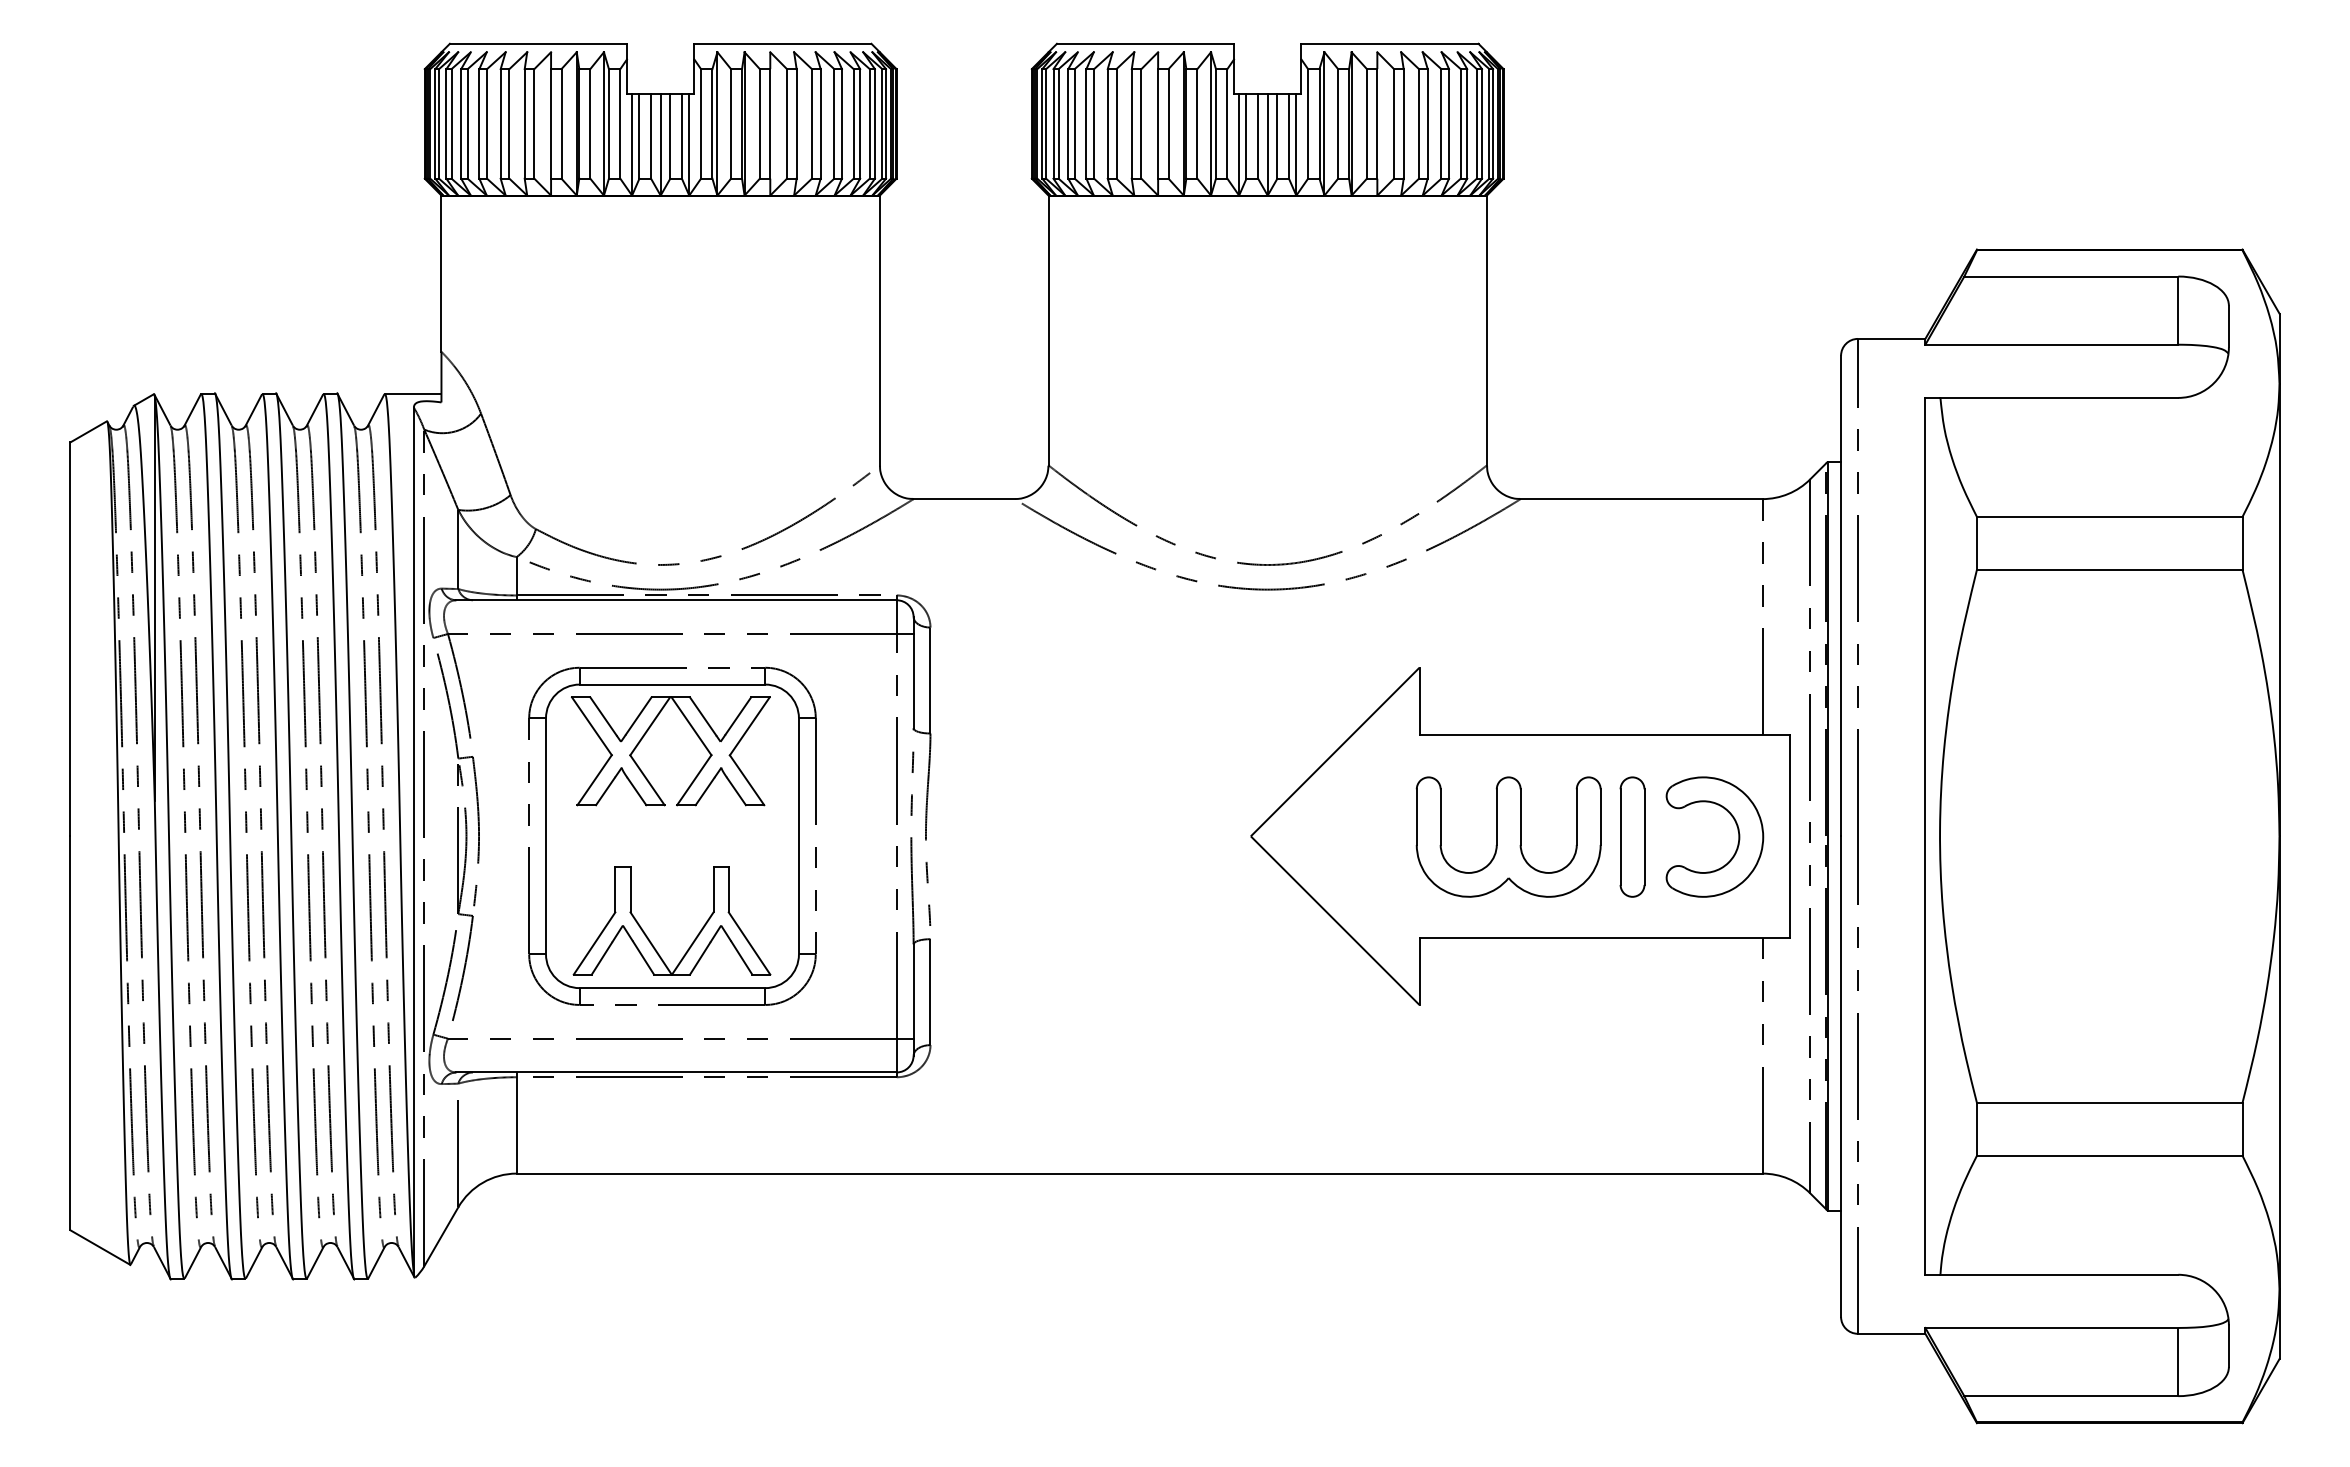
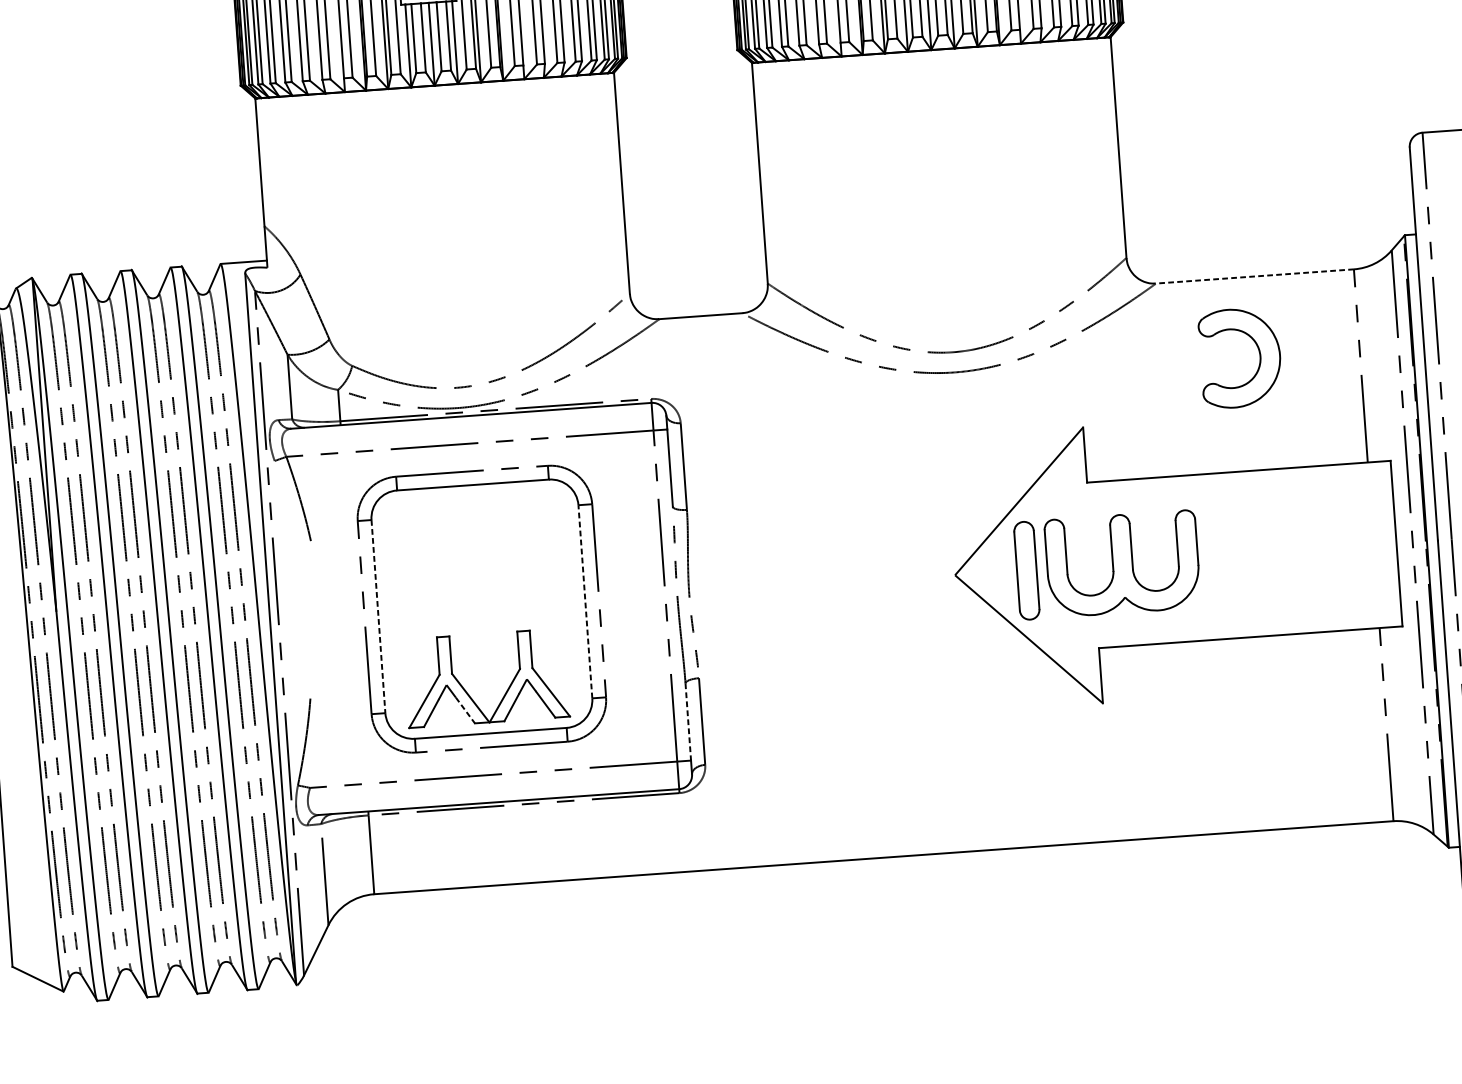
line: (1640, 499) -> (1254, 276), solid -> dashed
part: (645, 735) -> (453, 528), removed
part: (1737, 831) -> (1258, 352), moved
line: (798, 835) -> (584, 601), solid -> dashed
part: (458, 836) -> (306, 621), removed
line: (546, 836) -> (378, 616), solid -> dashed
part: (1508, 836) -> (1122, 563), moved
part: (1632, 836) -> (1026, 570), moved
line: (643, 958) -> (465, 710), solid -> dashed
line: (913, 992) -> (688, 722), solid -> dashed

